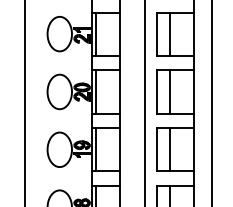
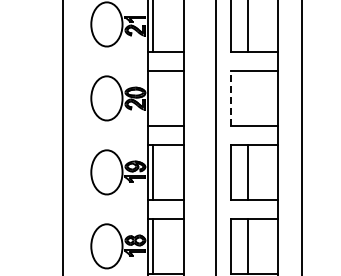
line: (96, 92) -> (153, 98), removed
line: (157, 92) -> (231, 98), solid -> dashed
line: (170, 92) -> (248, 98), removed

